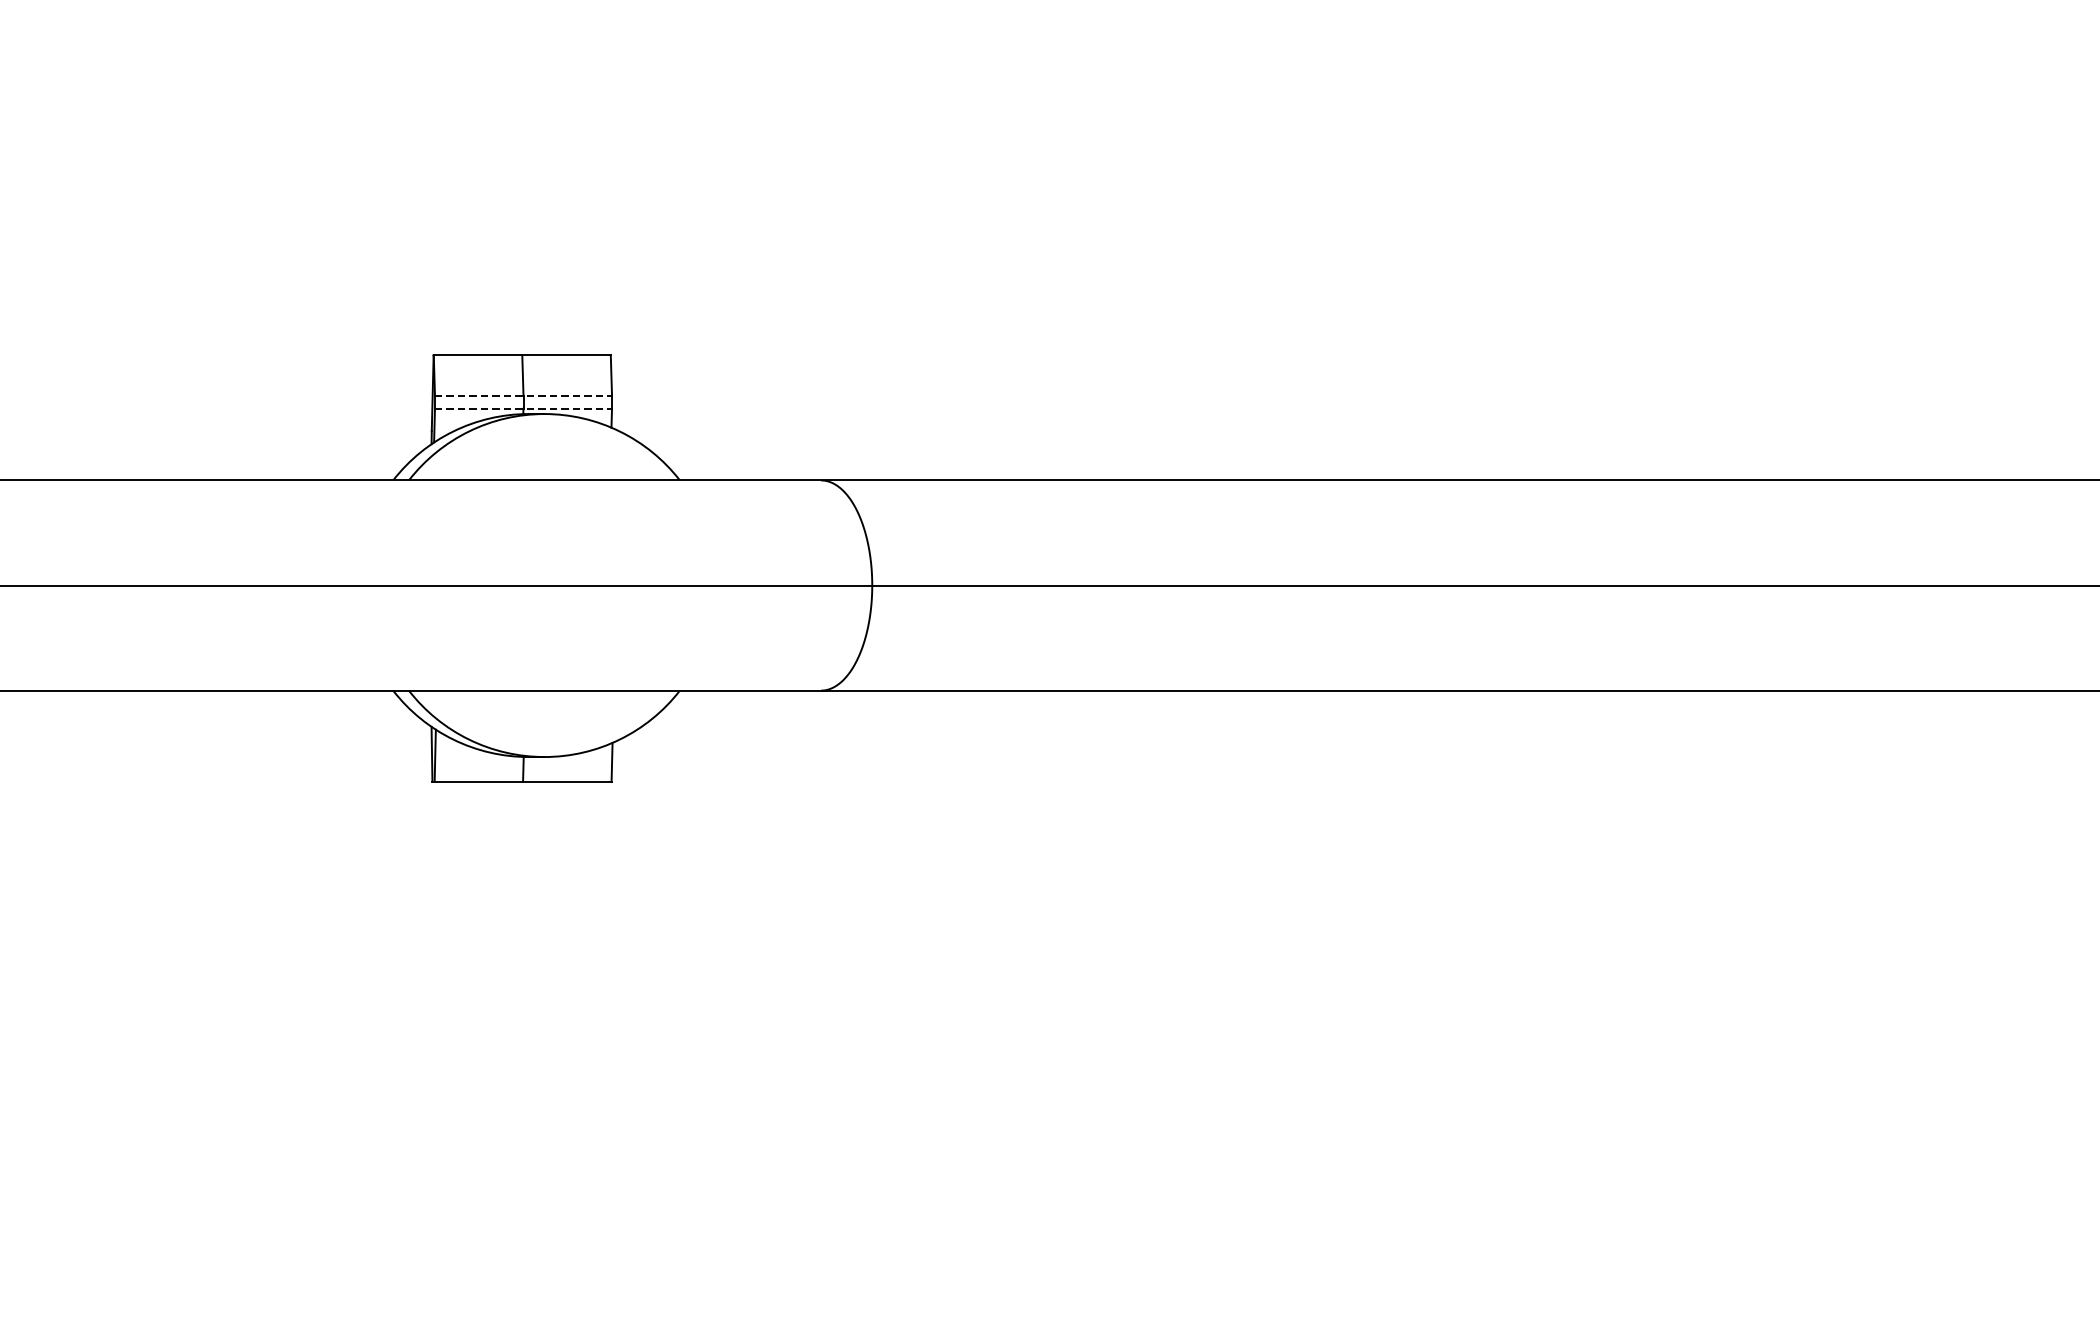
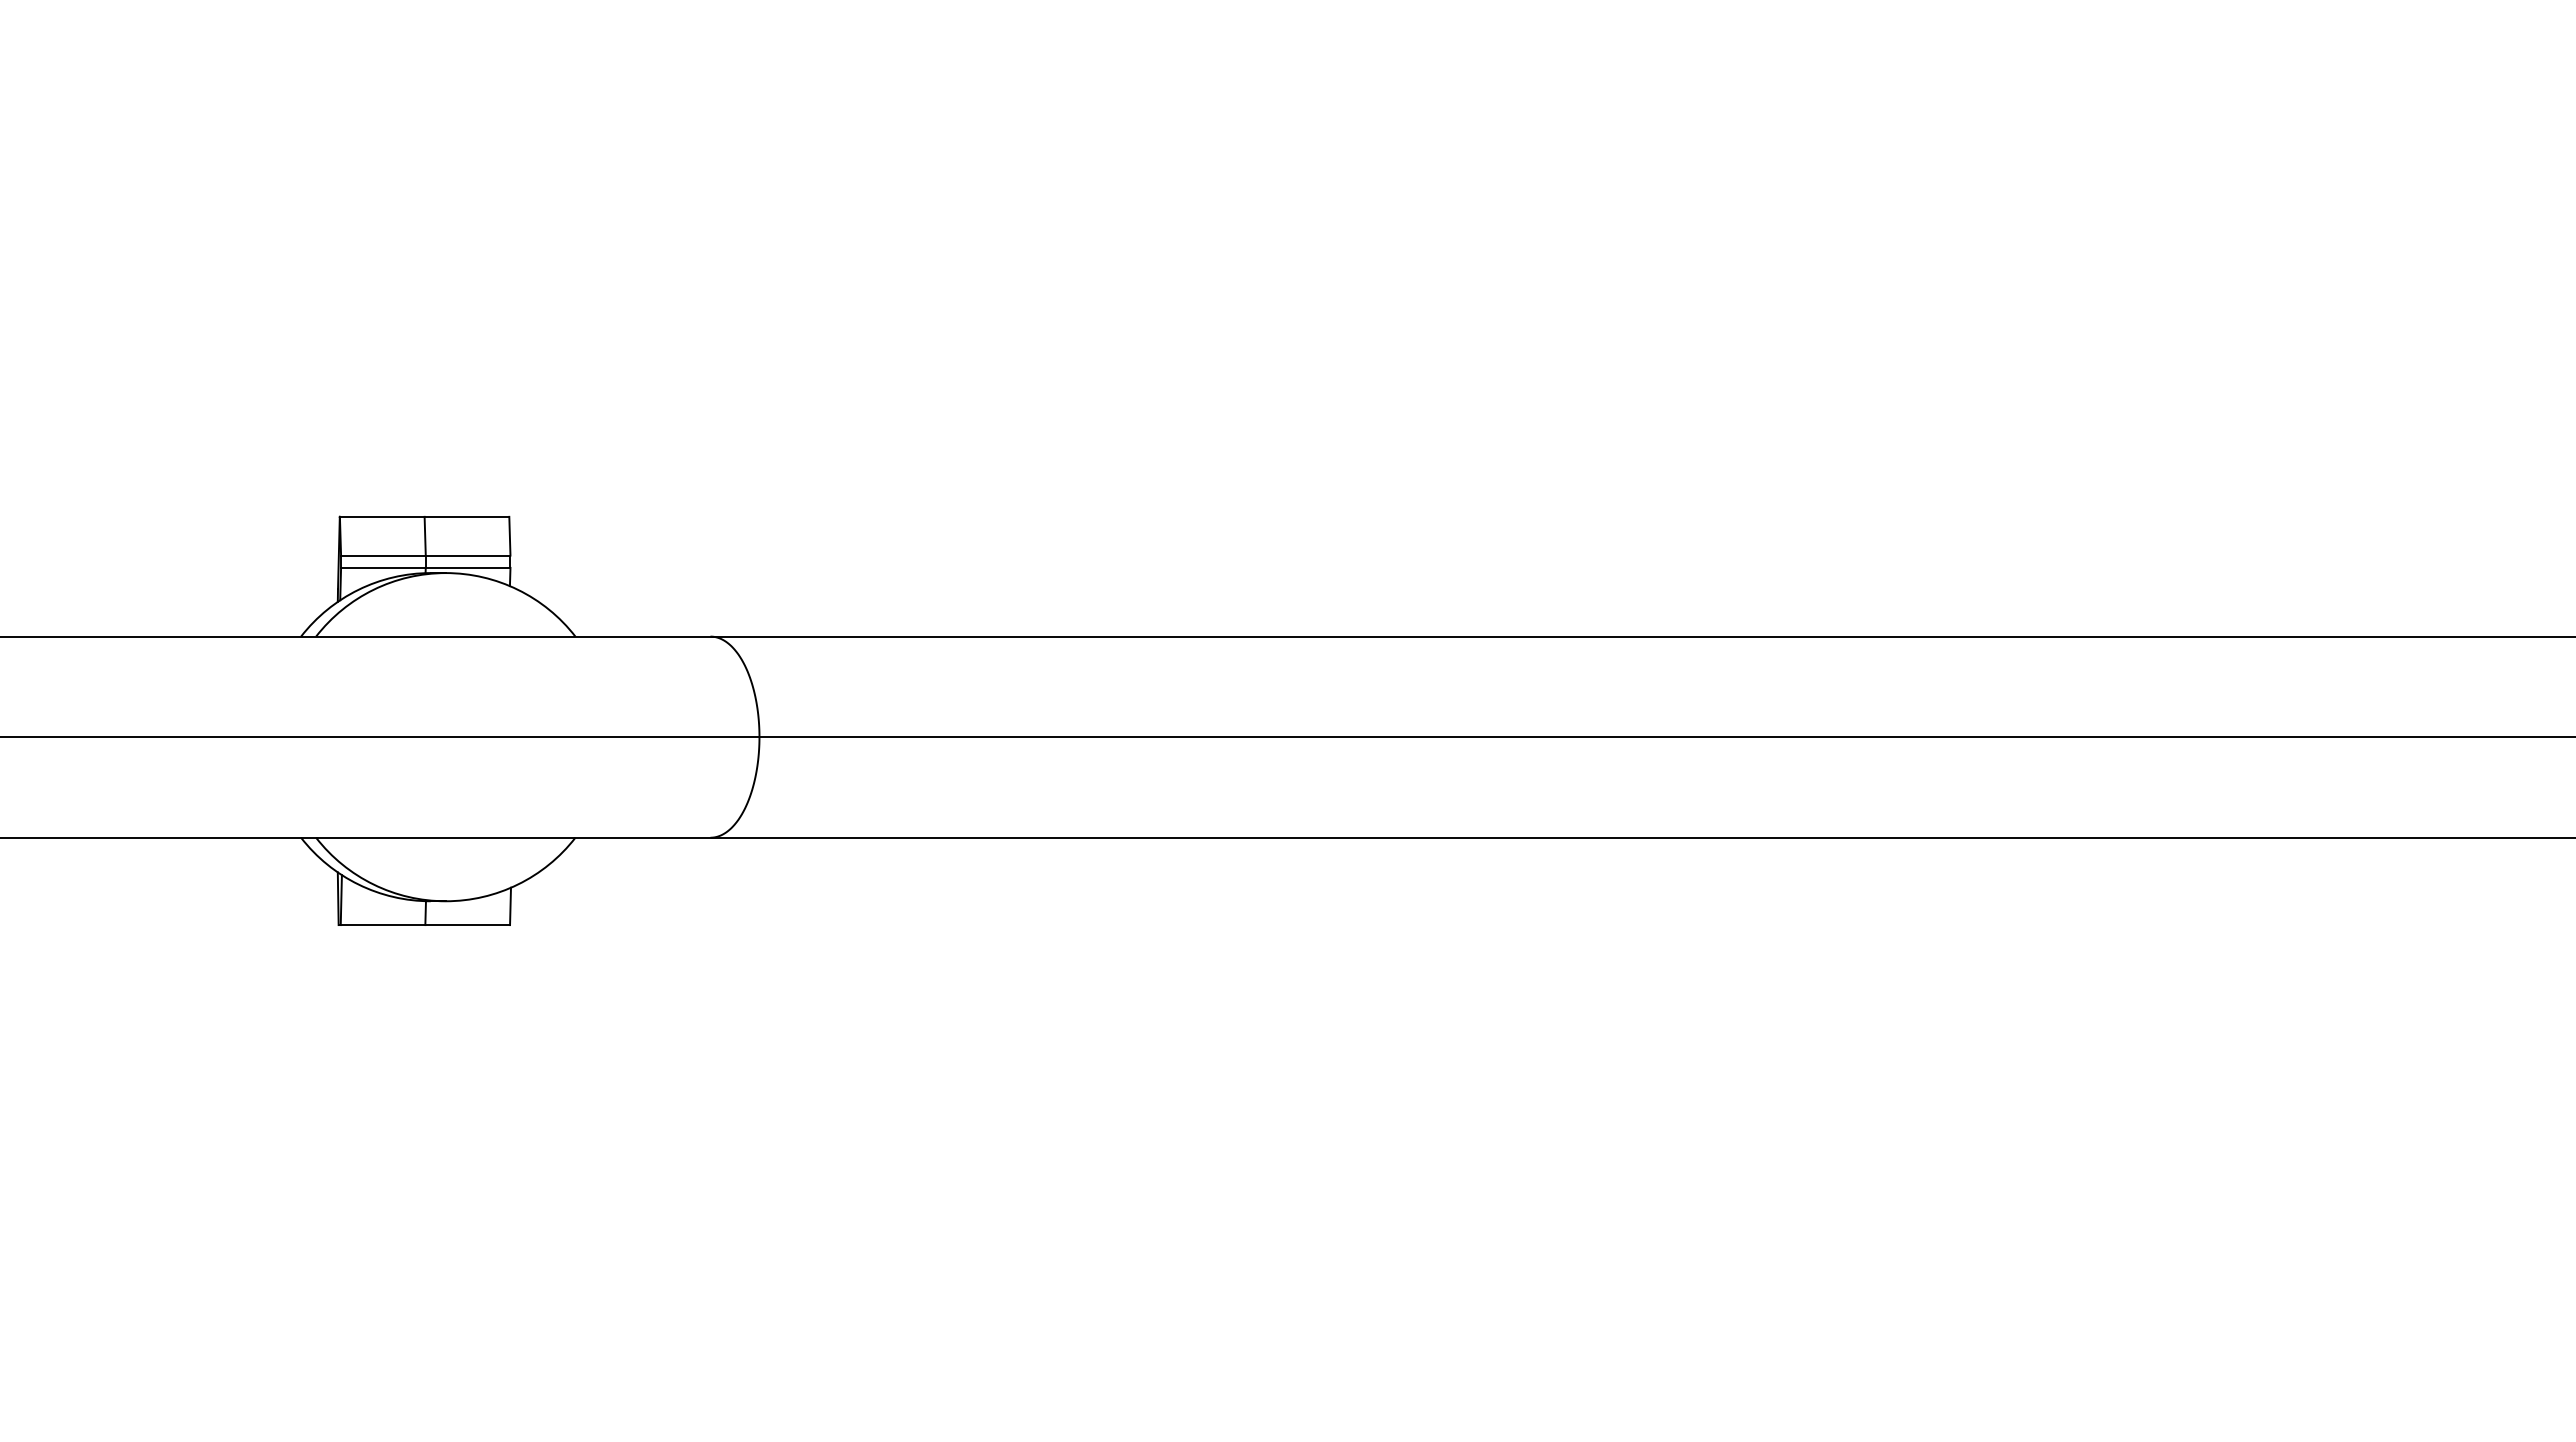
line: (523, 395) -> (425, 555), dashed -> solid
line: (523, 408) -> (425, 567), dashed -> solid

